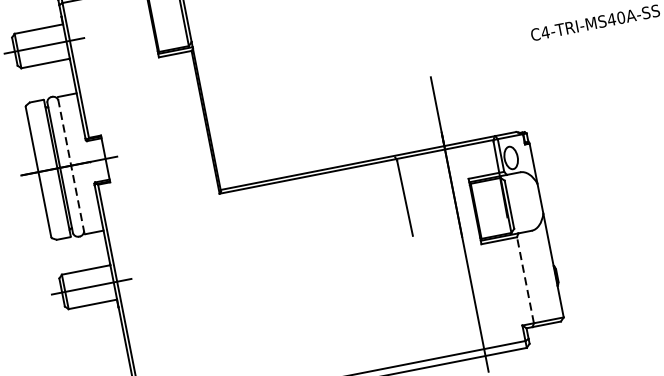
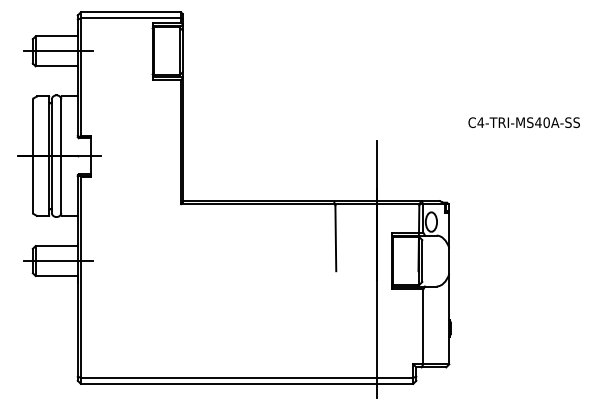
line: (71, 164) -> (61, 155), dashed -> solid
line: (525, 279) -> (423, 326), dashed -> solid

